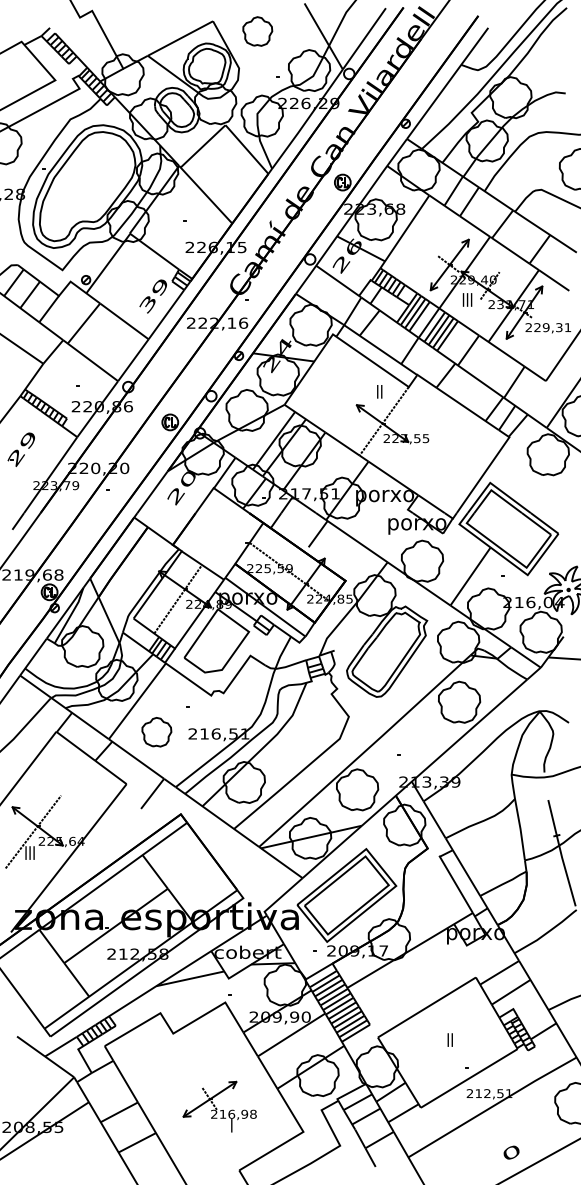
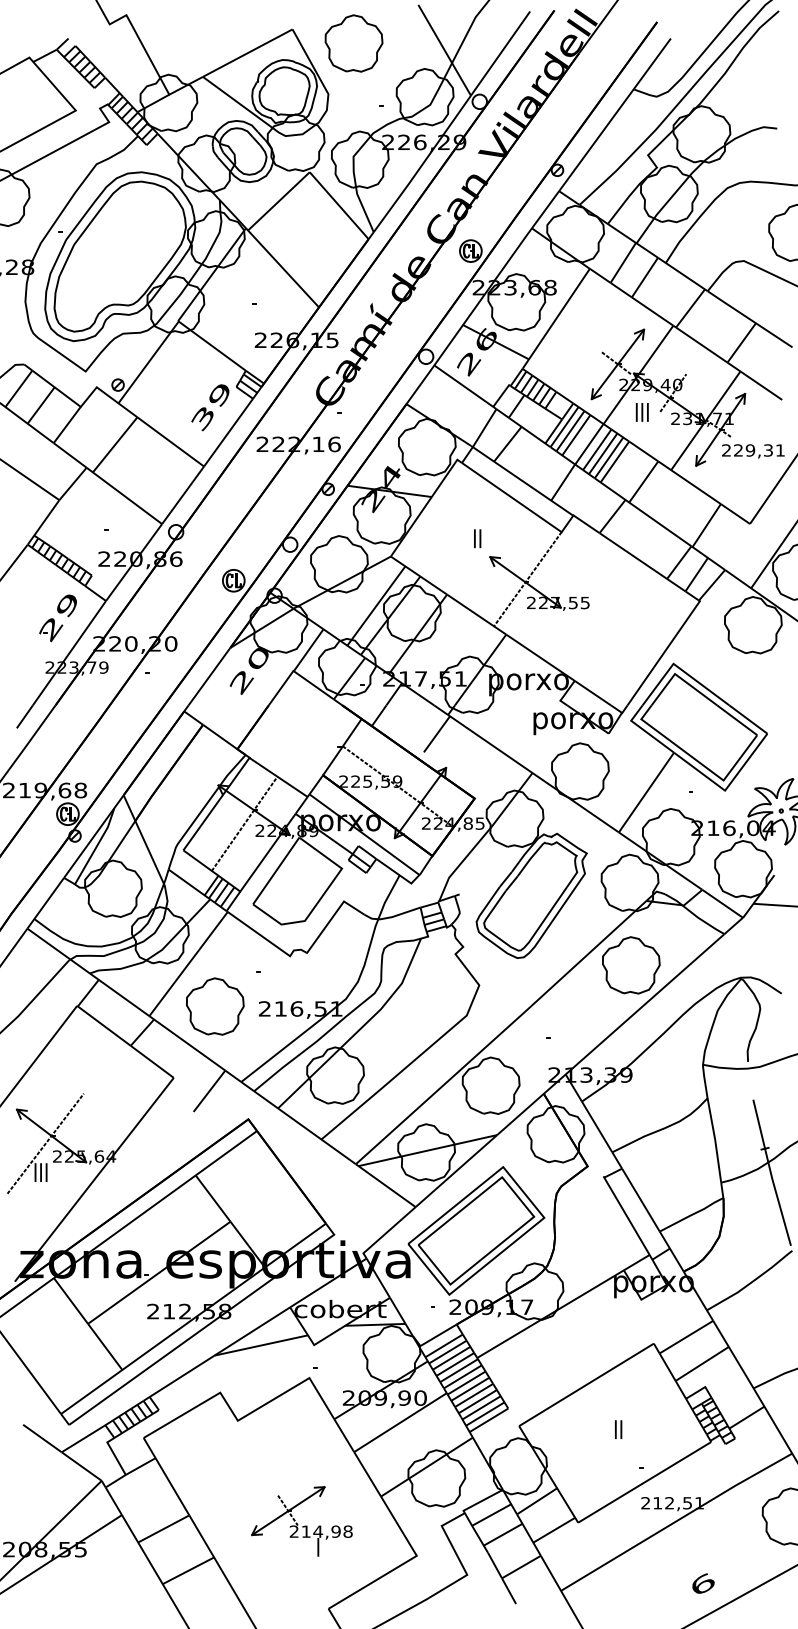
part: (257, 31) -> (353, 43), size x1.43
text: (379, 391) -> (477, 538), moved
part: (20, 449) -> (57, 618), moved
part: (156, 732) -> (215, 1006), size x1.43
text: (231, 1114) -> (318, 1531), 216,98 -> 214,98
text: (512, 1152) -> (703, 1583), 0 -> 6

